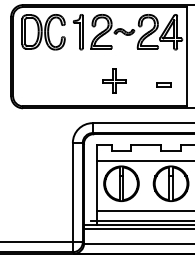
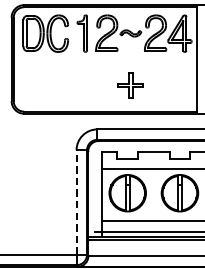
part: (114, 80) -> (130, 84), moved
part: (163, 84) -> (171, 88), removed
line: (72, 192) -> (76, 202), solid -> dashed

